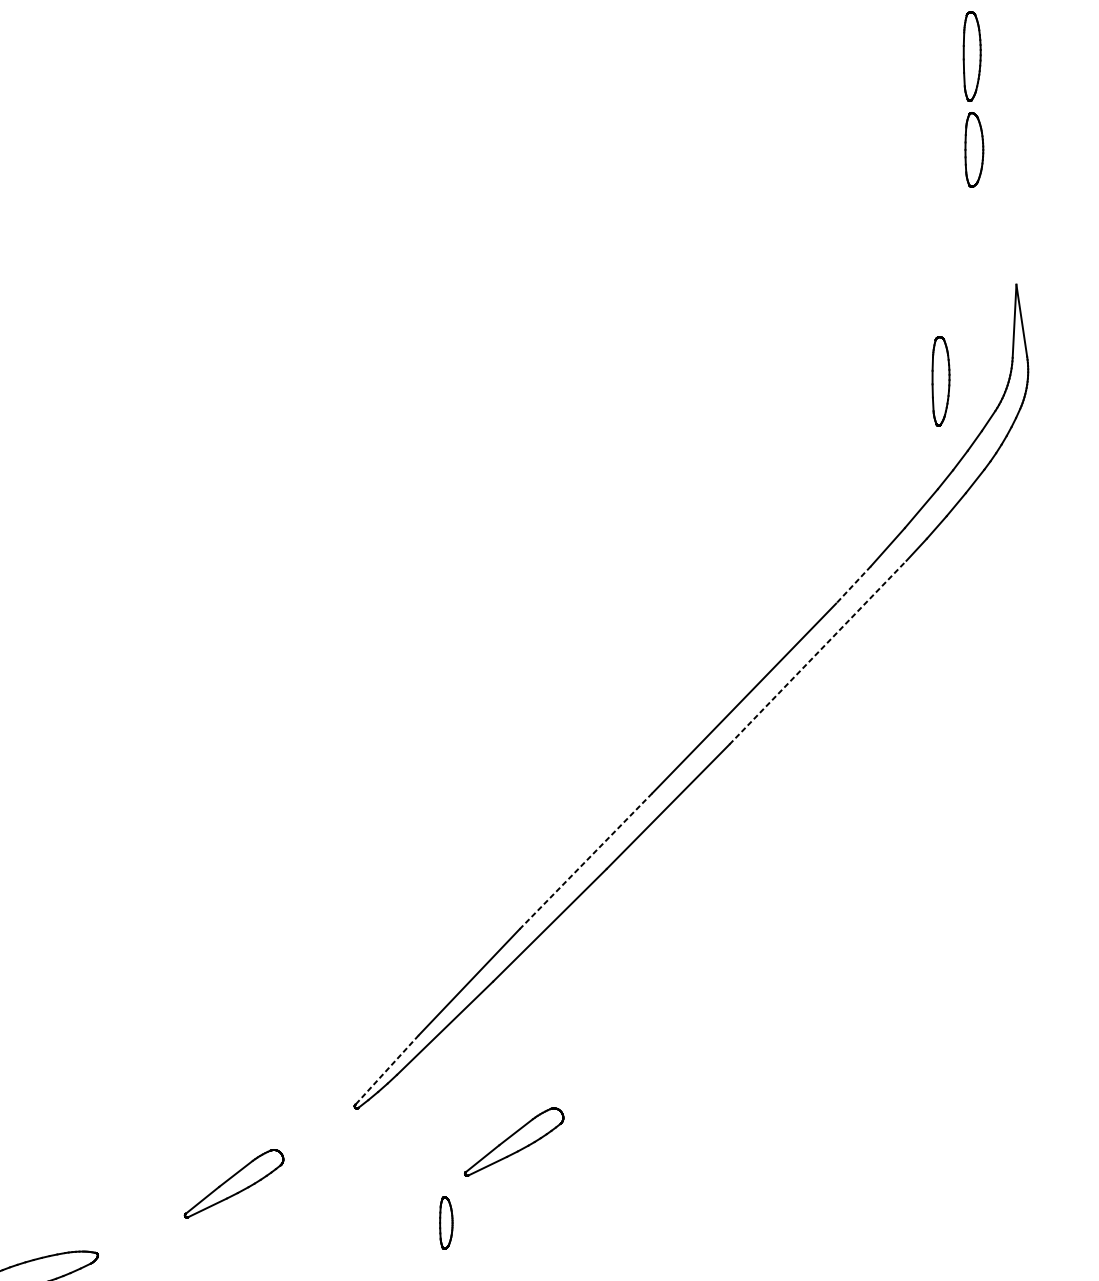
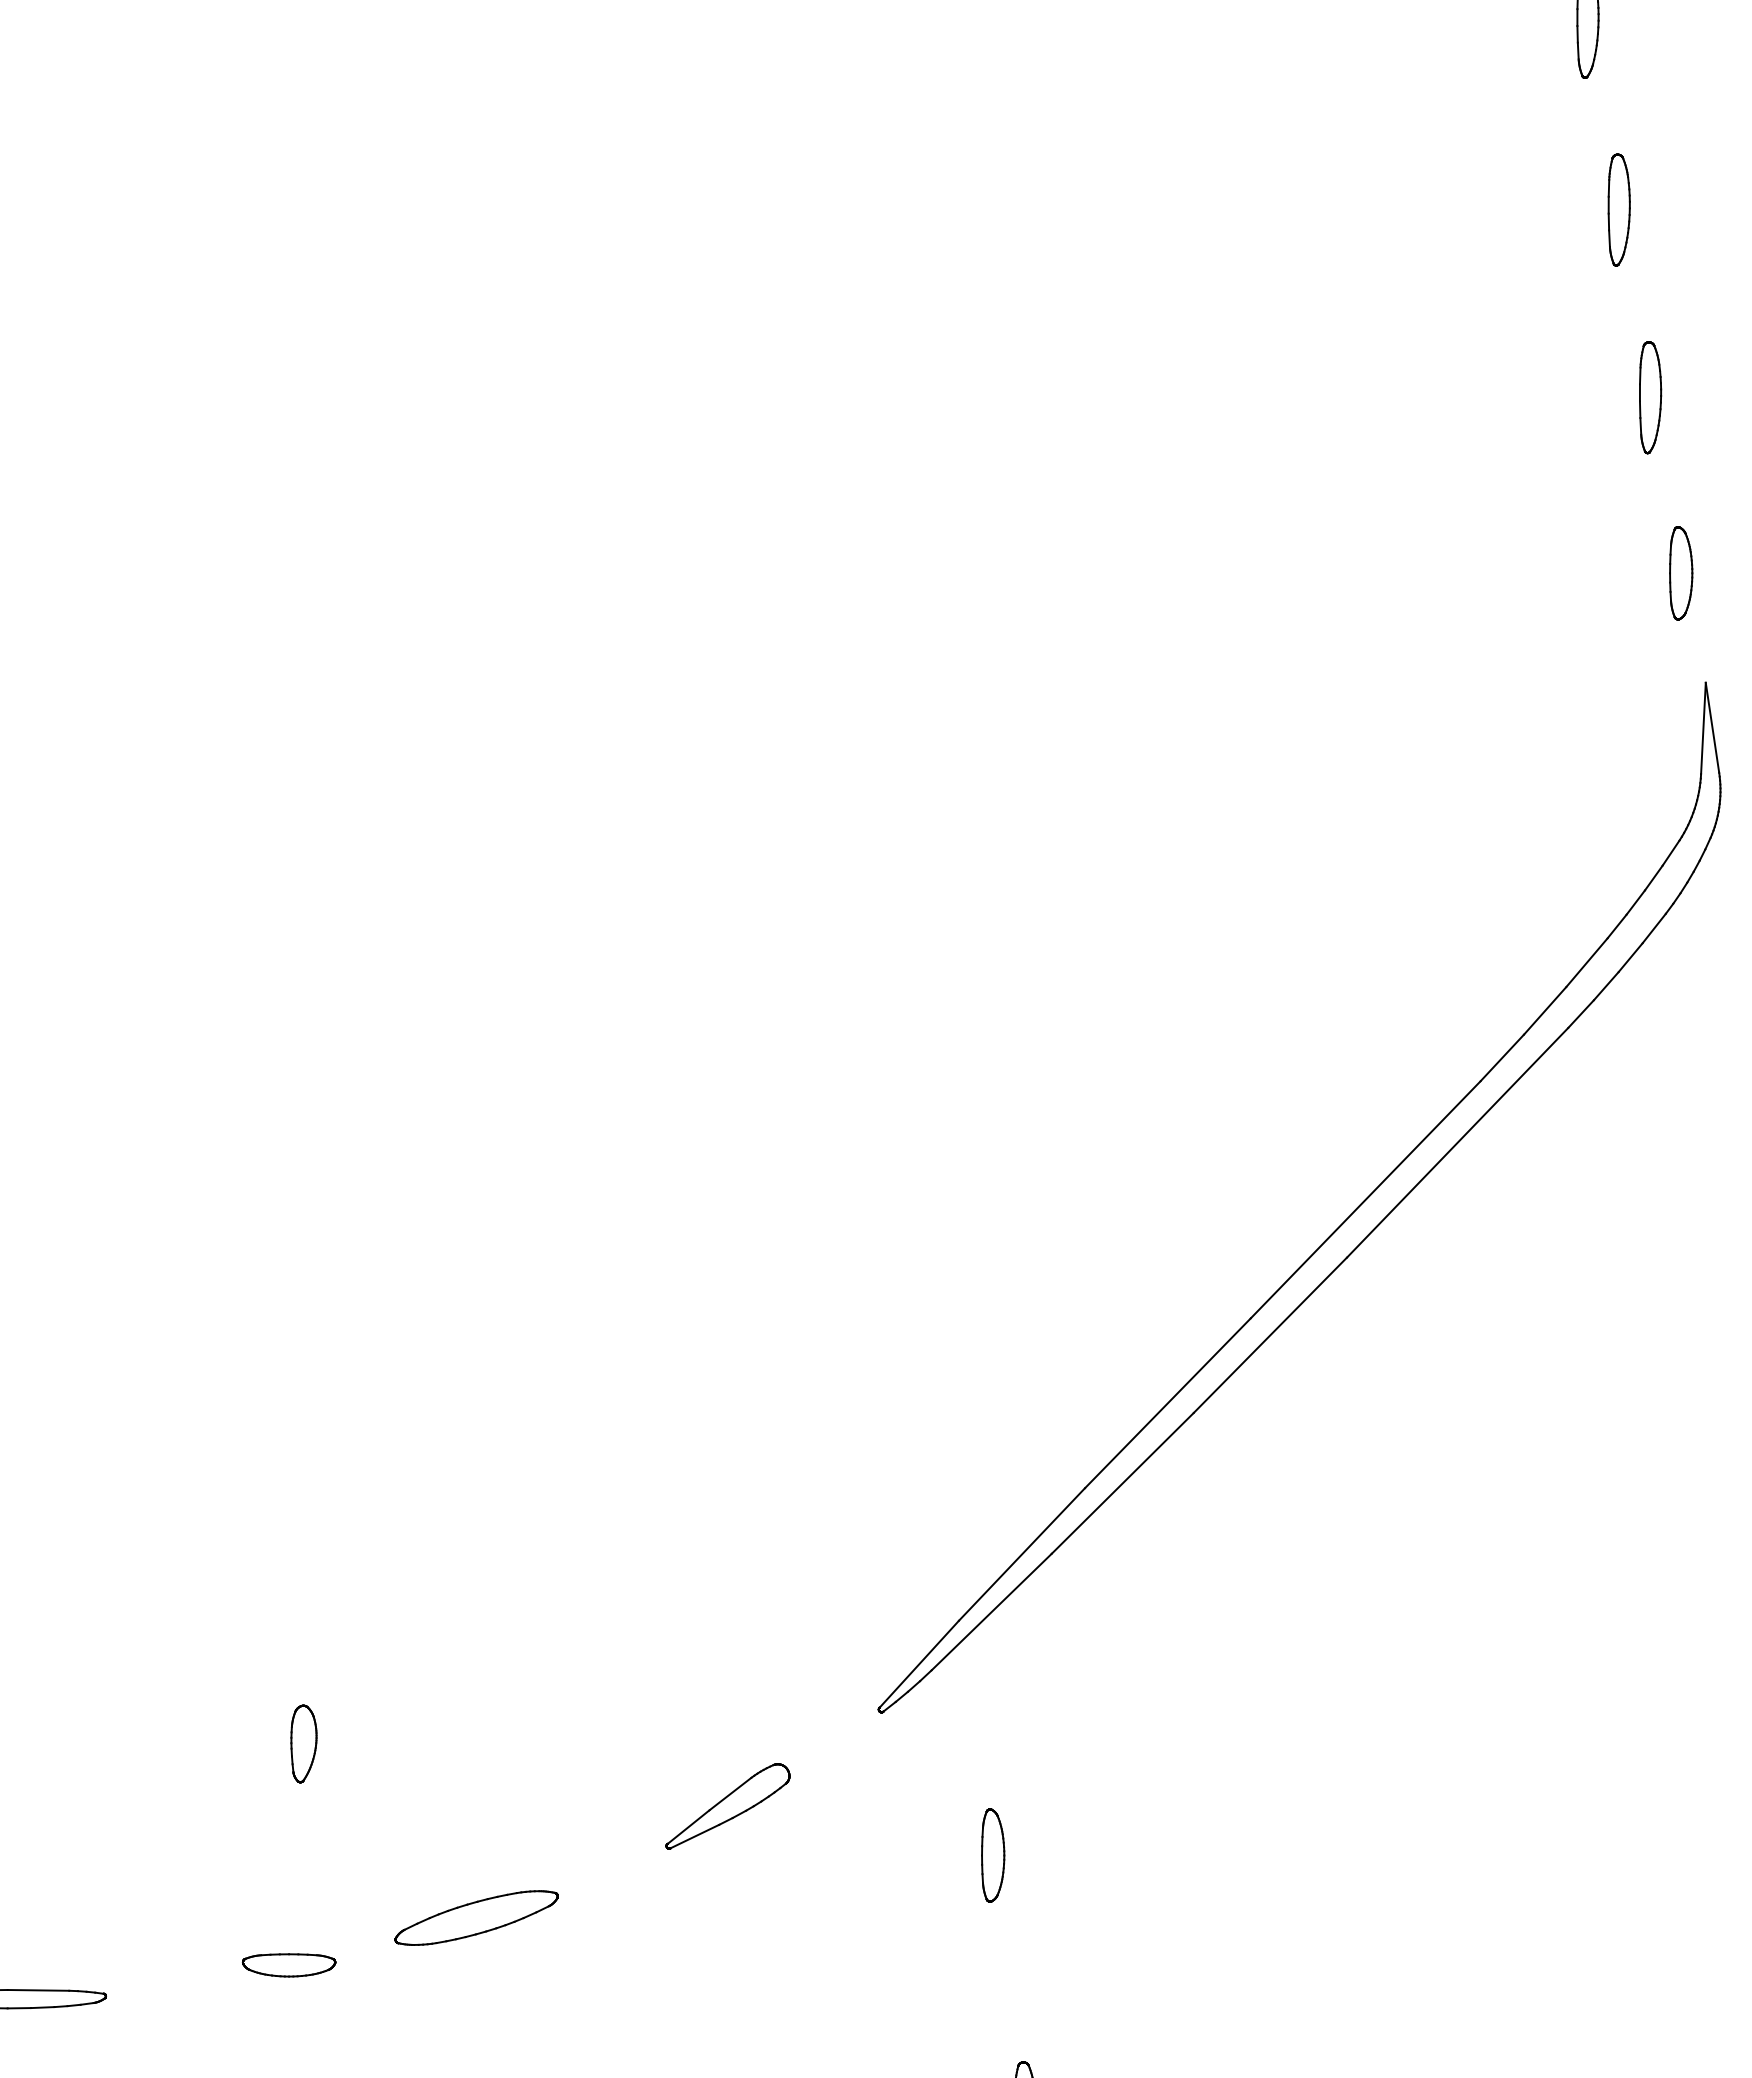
part: (974, 150) -> (1681, 573), moved
part: (940, 381) -> (1611, 803), removed
line: (853, 584) -> (1502, 1057), dashed -> solid
line: (818, 652) -> (1458, 1142), dashed -> solid
line: (585, 861) -> (1167, 1403), dashed -> solid
line: (387, 1070) -> (919, 1664), dashed -> solid
part: (513, 1142) -> (1077, 1754), removed
part: (446, 1223) -> (993, 1855), size x1.43

